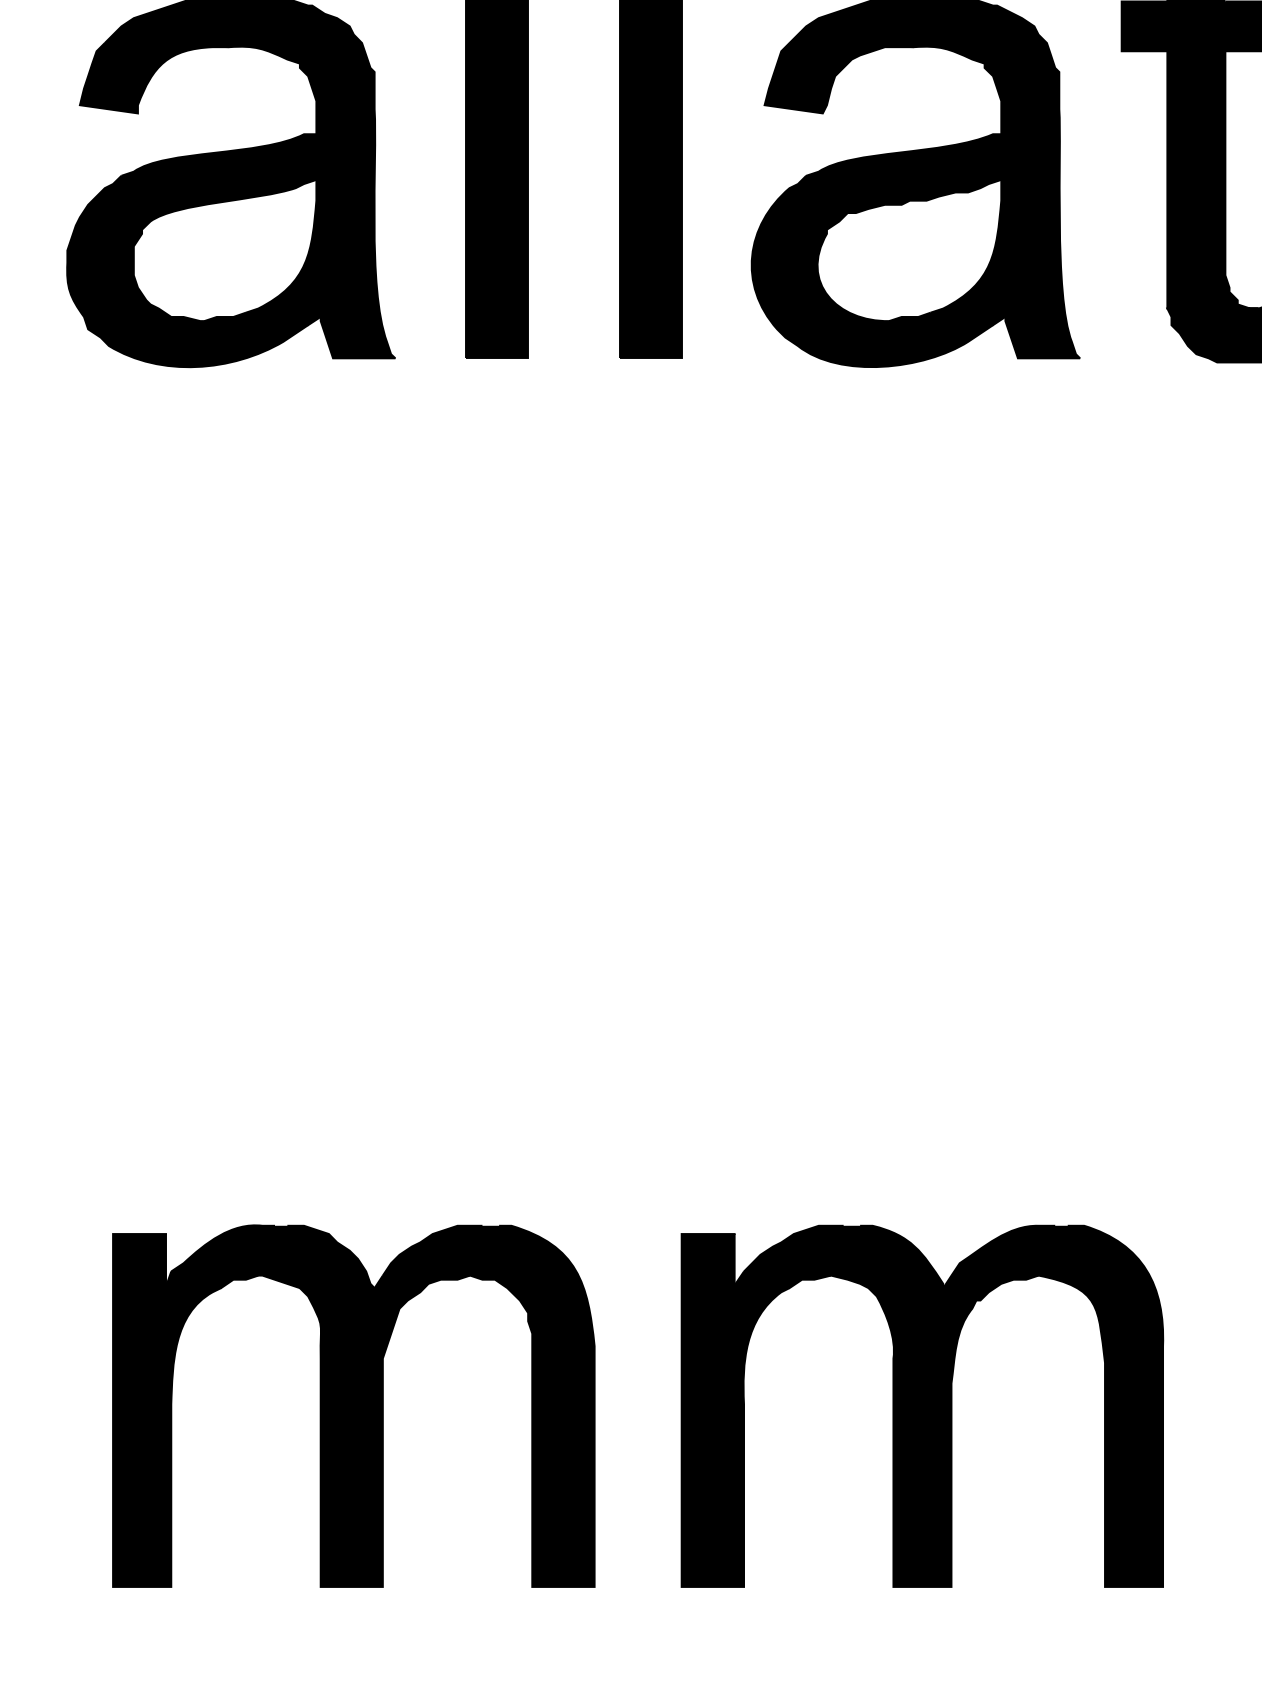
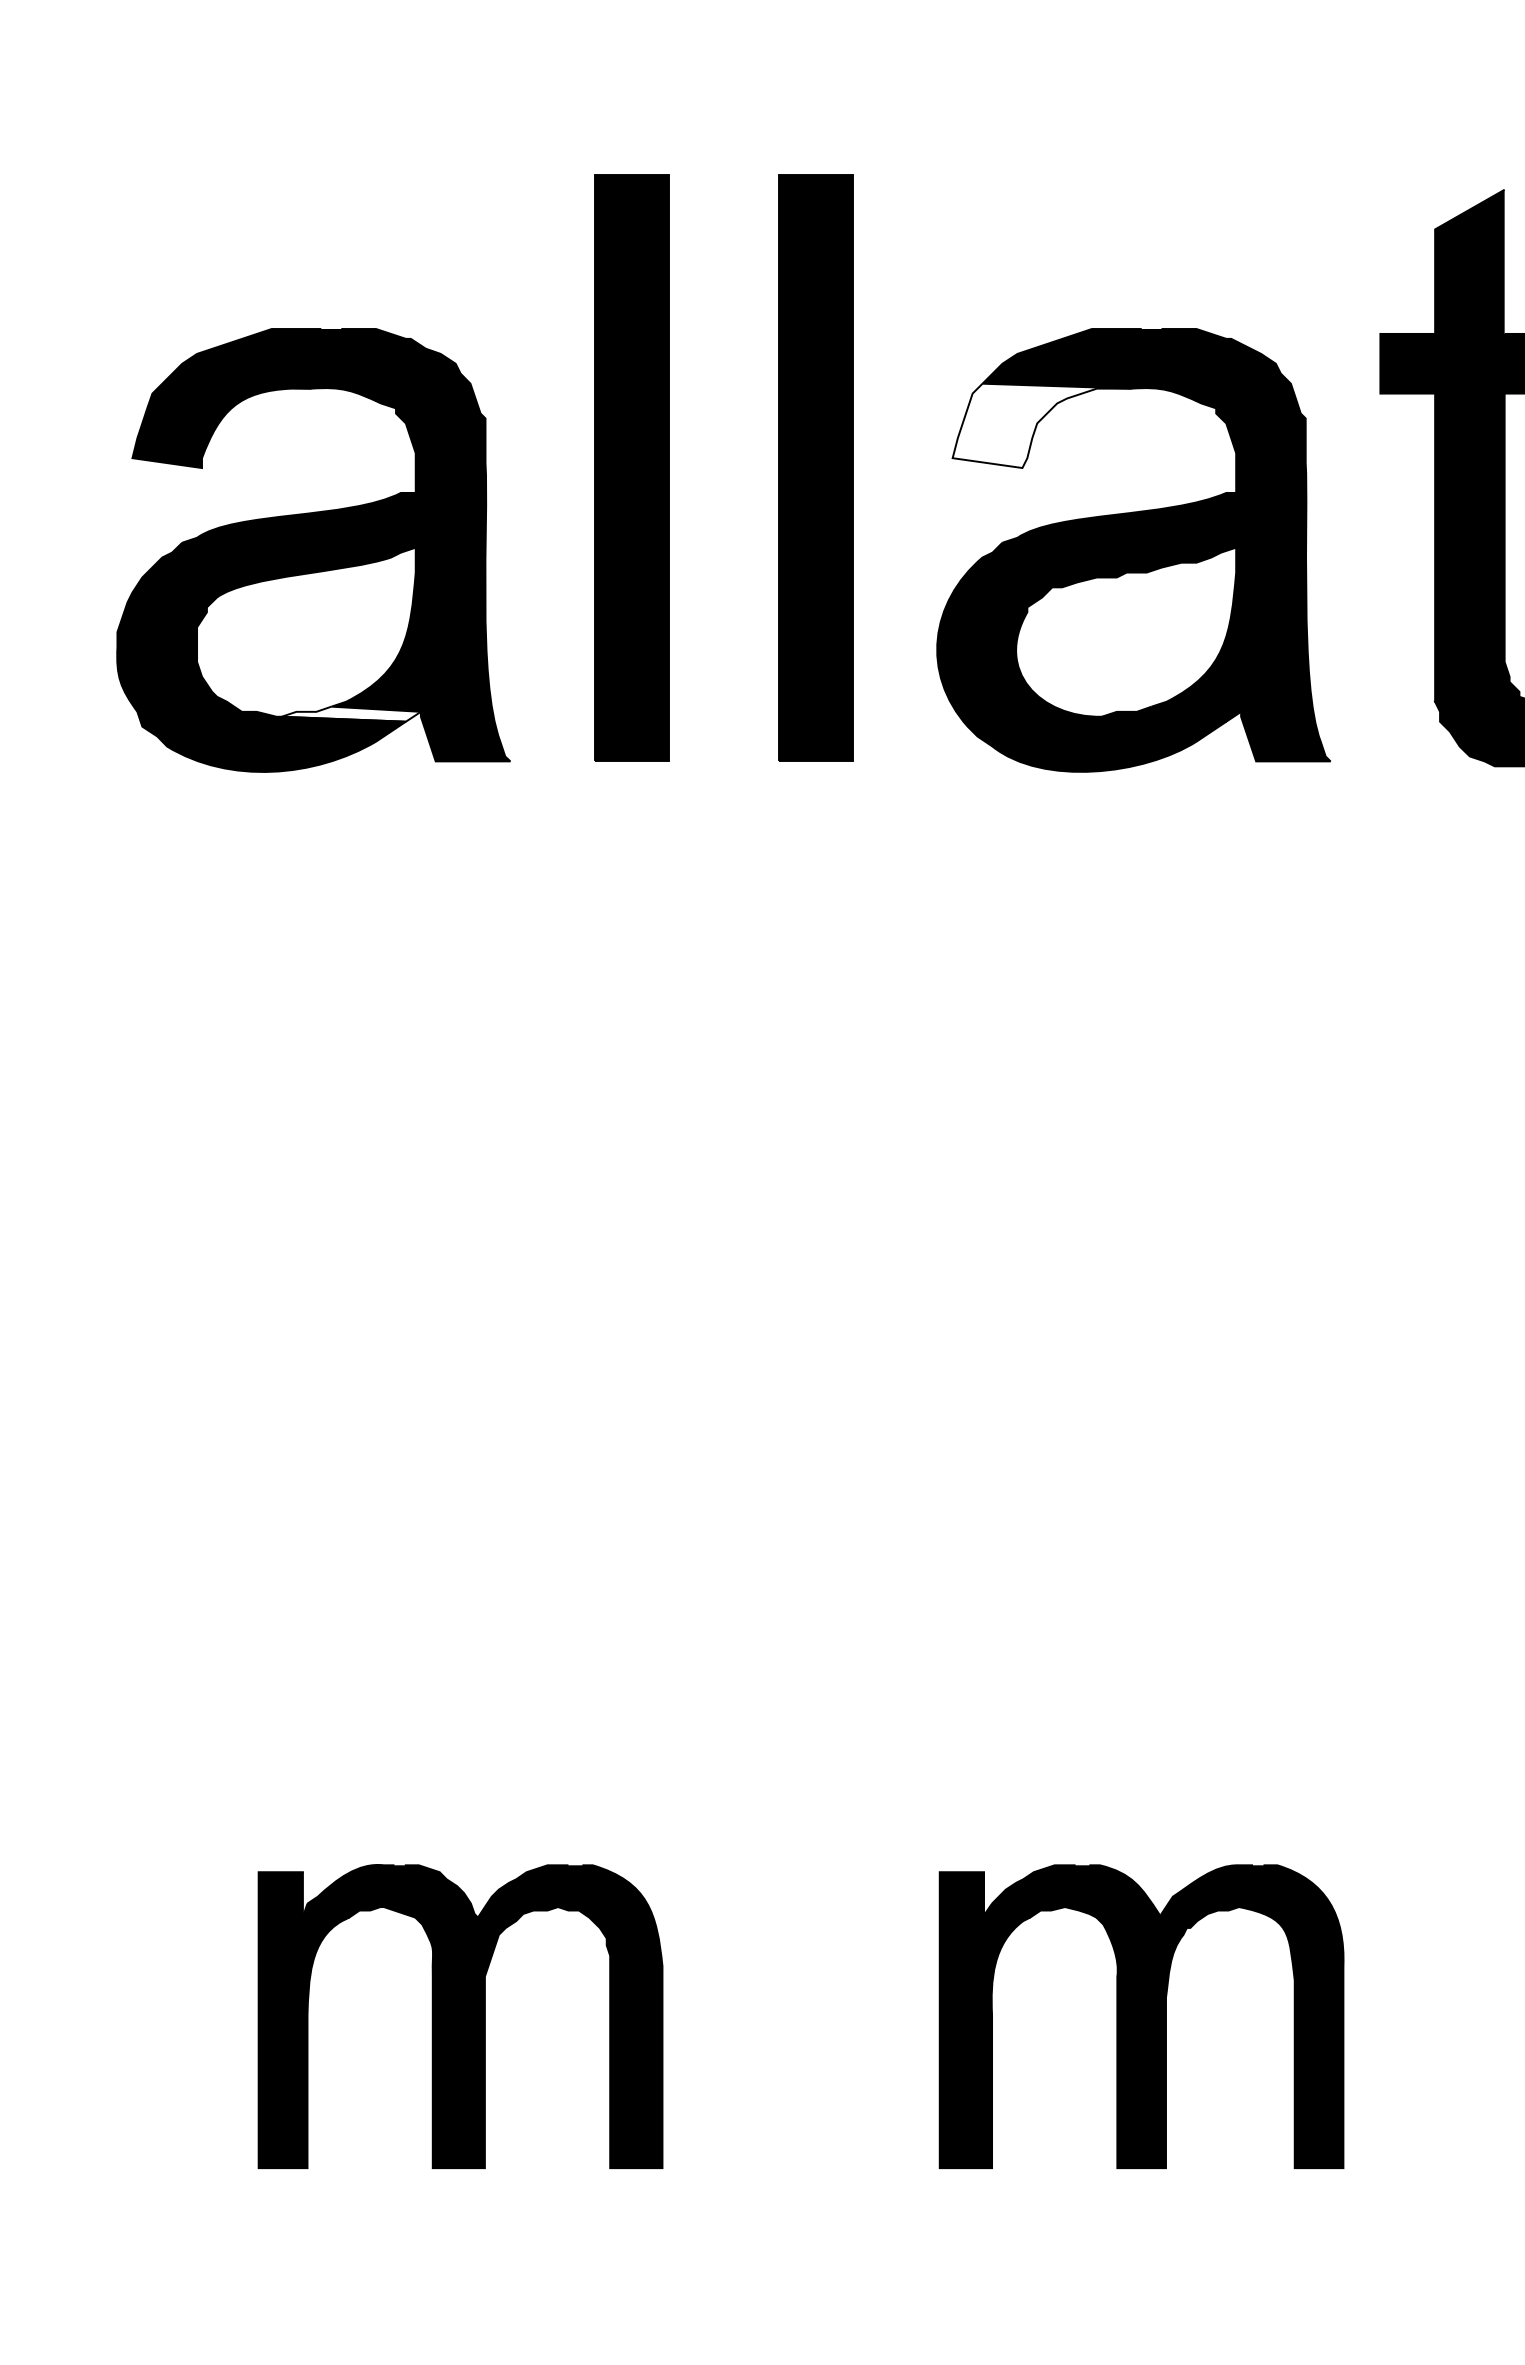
fill: (838, 77) -> (1041, 425), removed
fill: (261, 318) -> (350, 713), removed
part: (353, 1406) -> (460, 2016), size x0.7
part: (922, 1406) -> (1141, 2016), size x0.7

